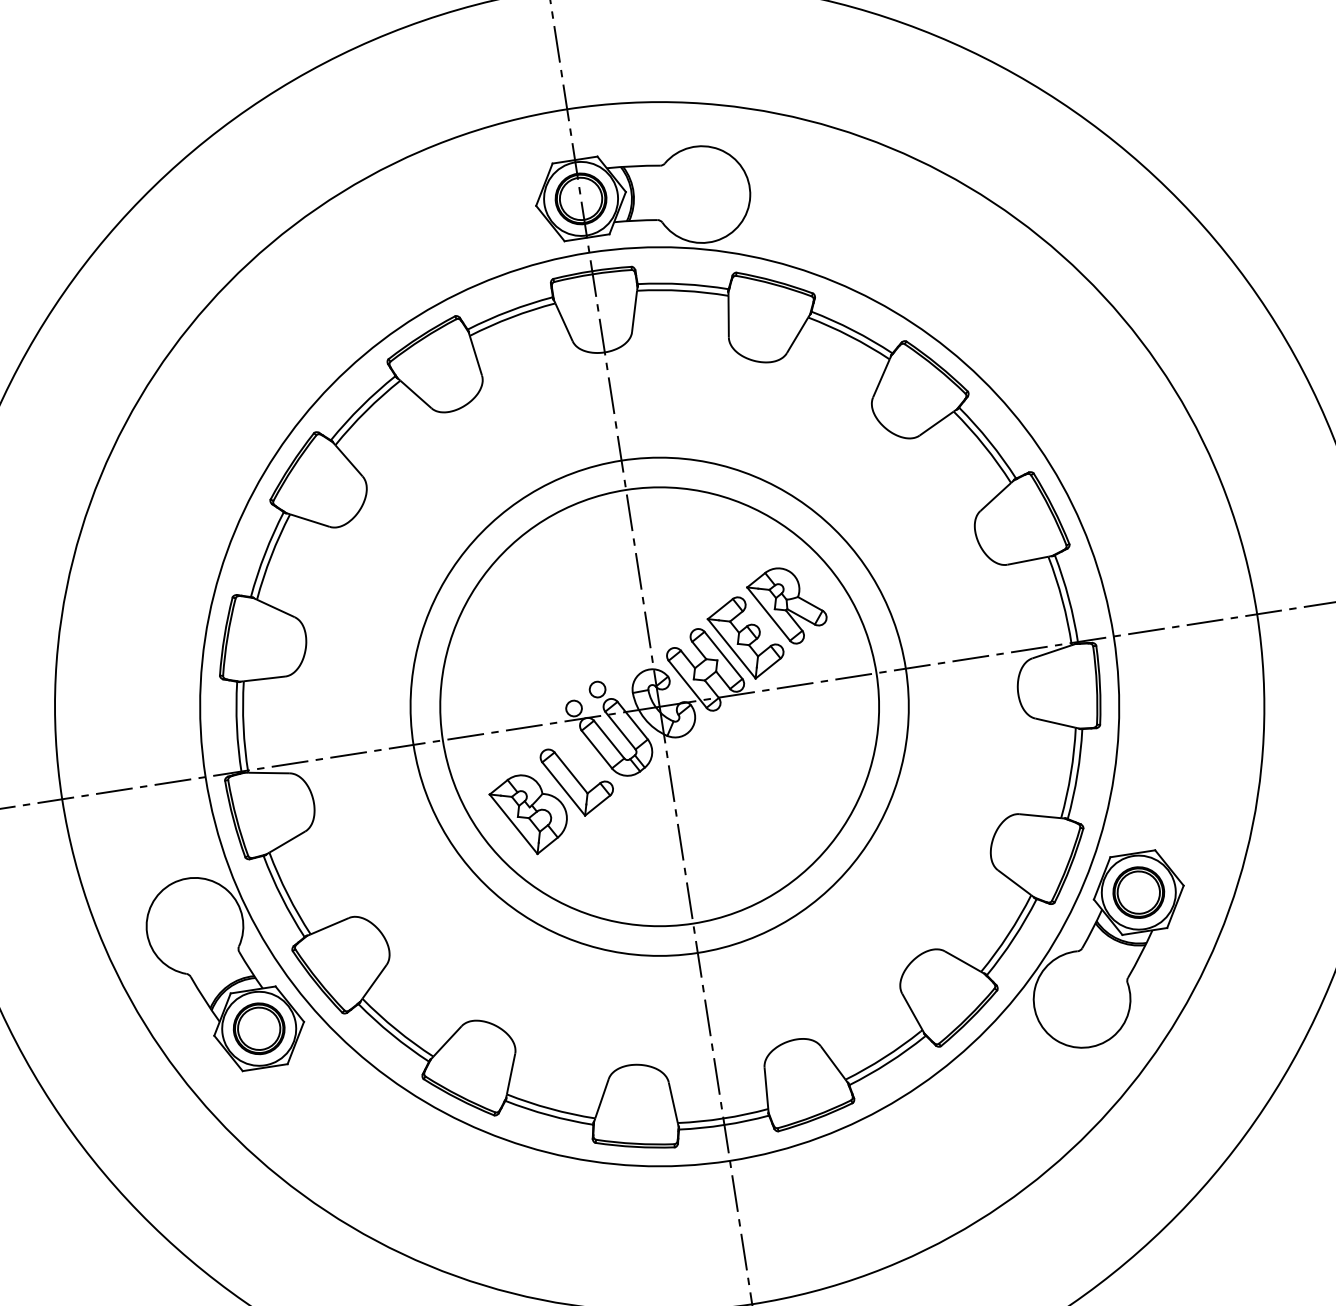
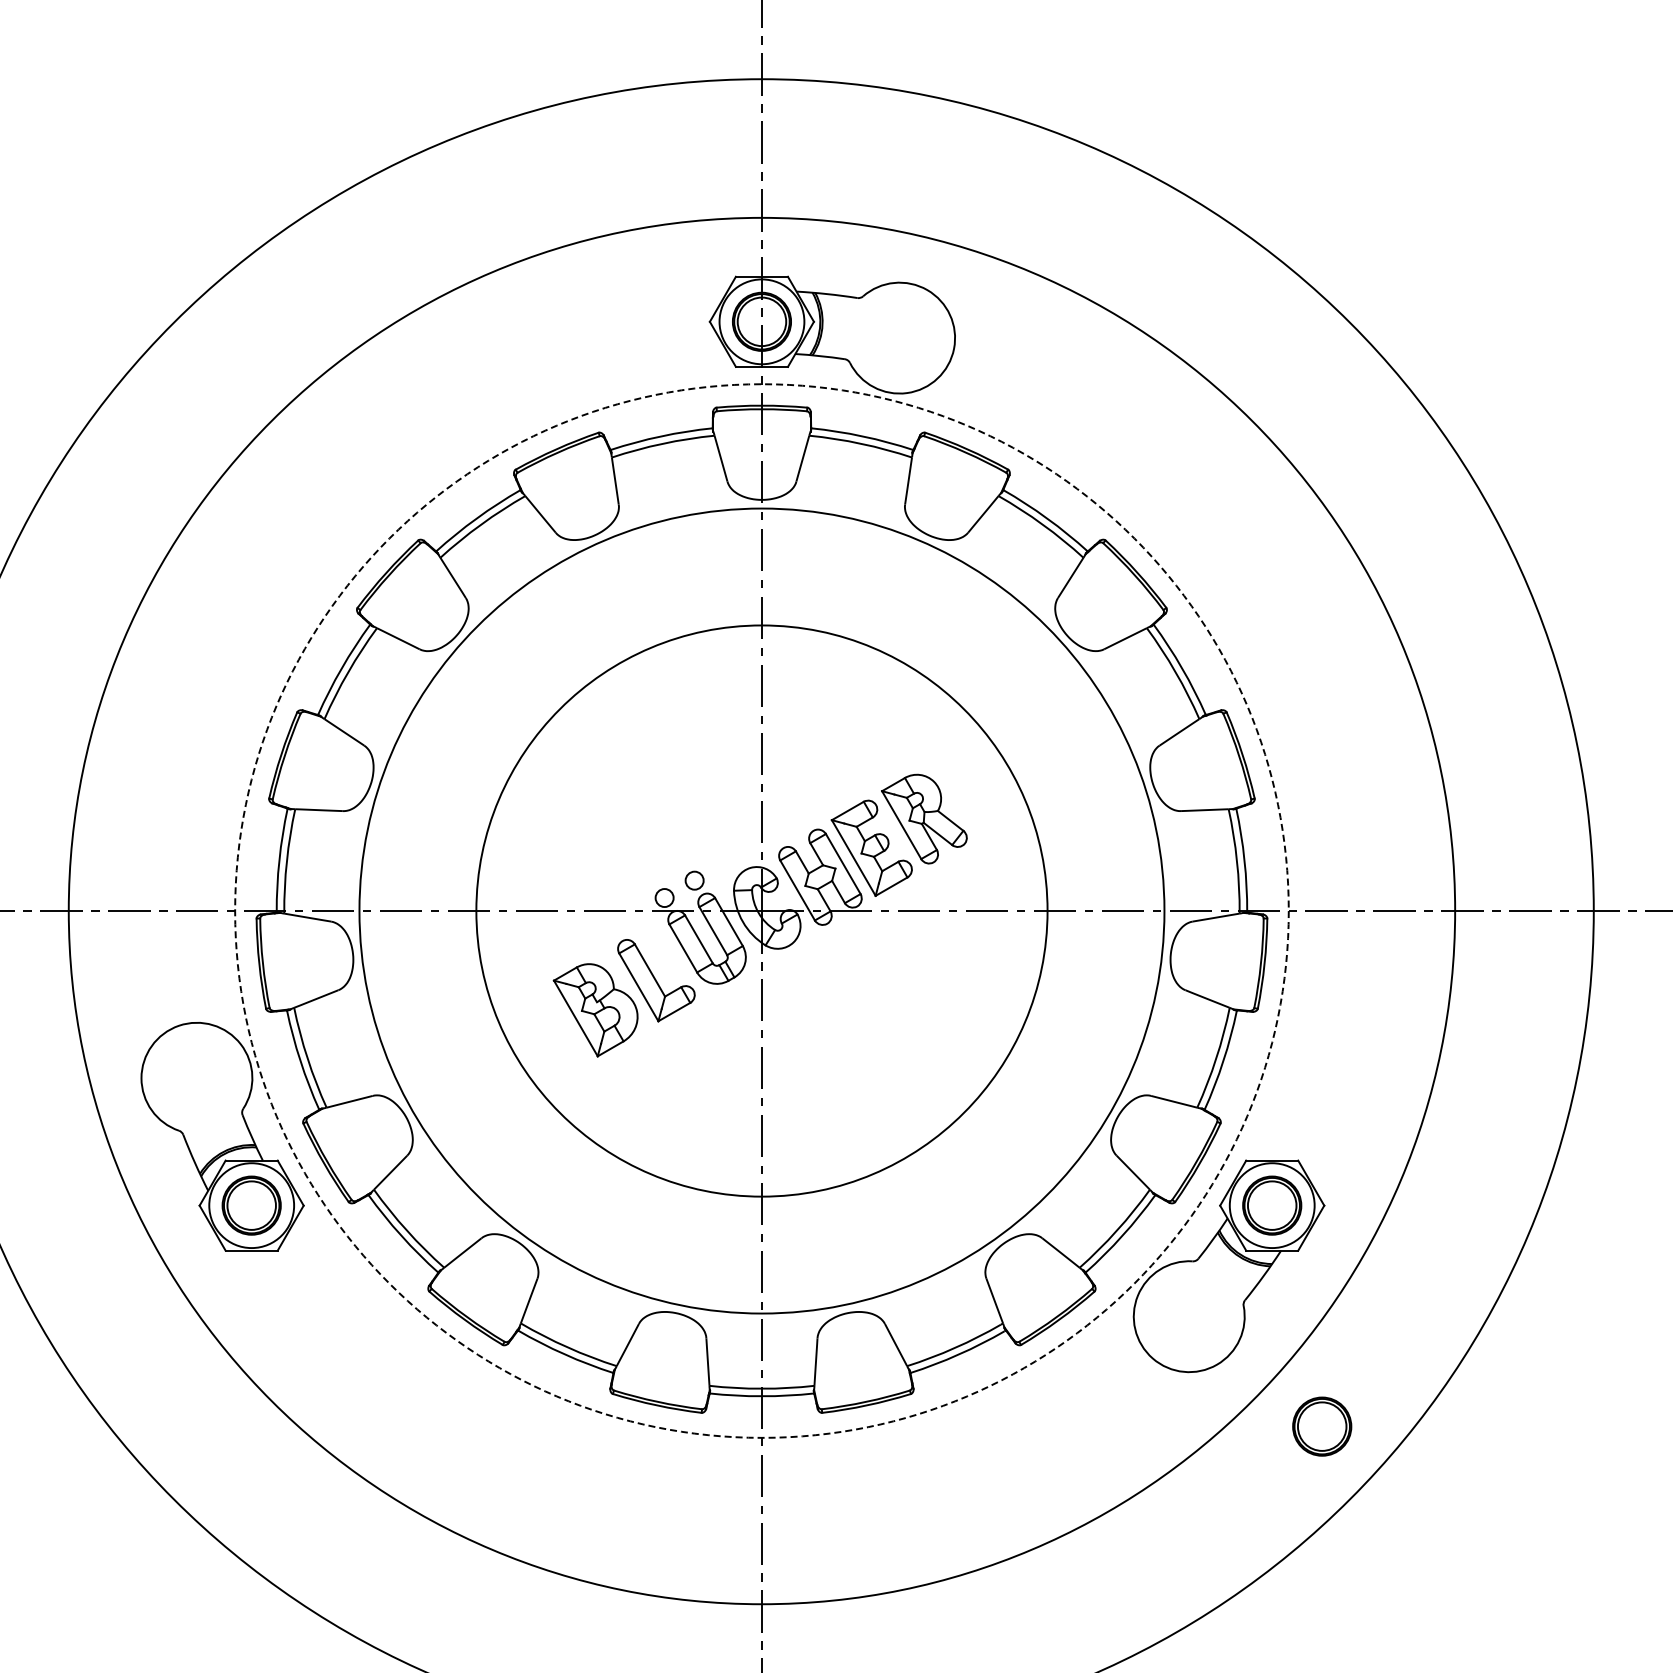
circle: (659, 706) -> (761, 910), size x1.6
circle: (659, 706) -> (761, 910), solid -> dashed
part: (1211, 1076) -> (1322, 1426), added

